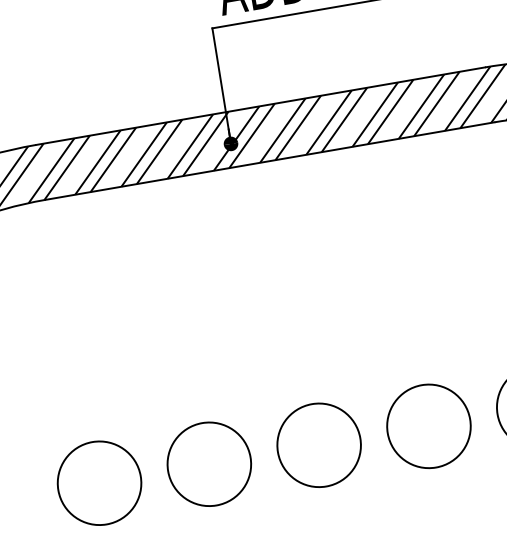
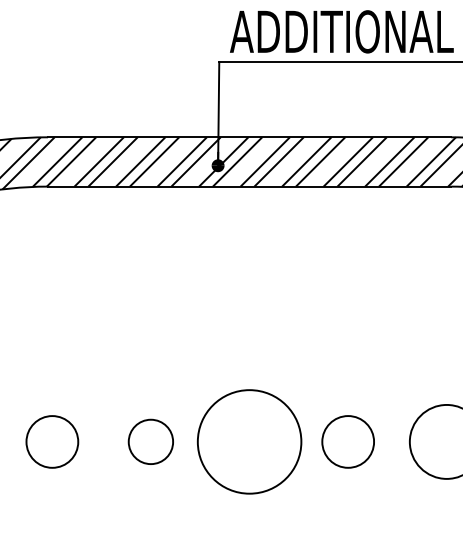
circle: (429, 425) -> (348, 441), size x0.7
circle: (319, 444) -> (249, 441), size x1.4
circle: (208, 463) -> (150, 441), size x0.6
circle: (99, 482) -> (52, 441), size x0.7

